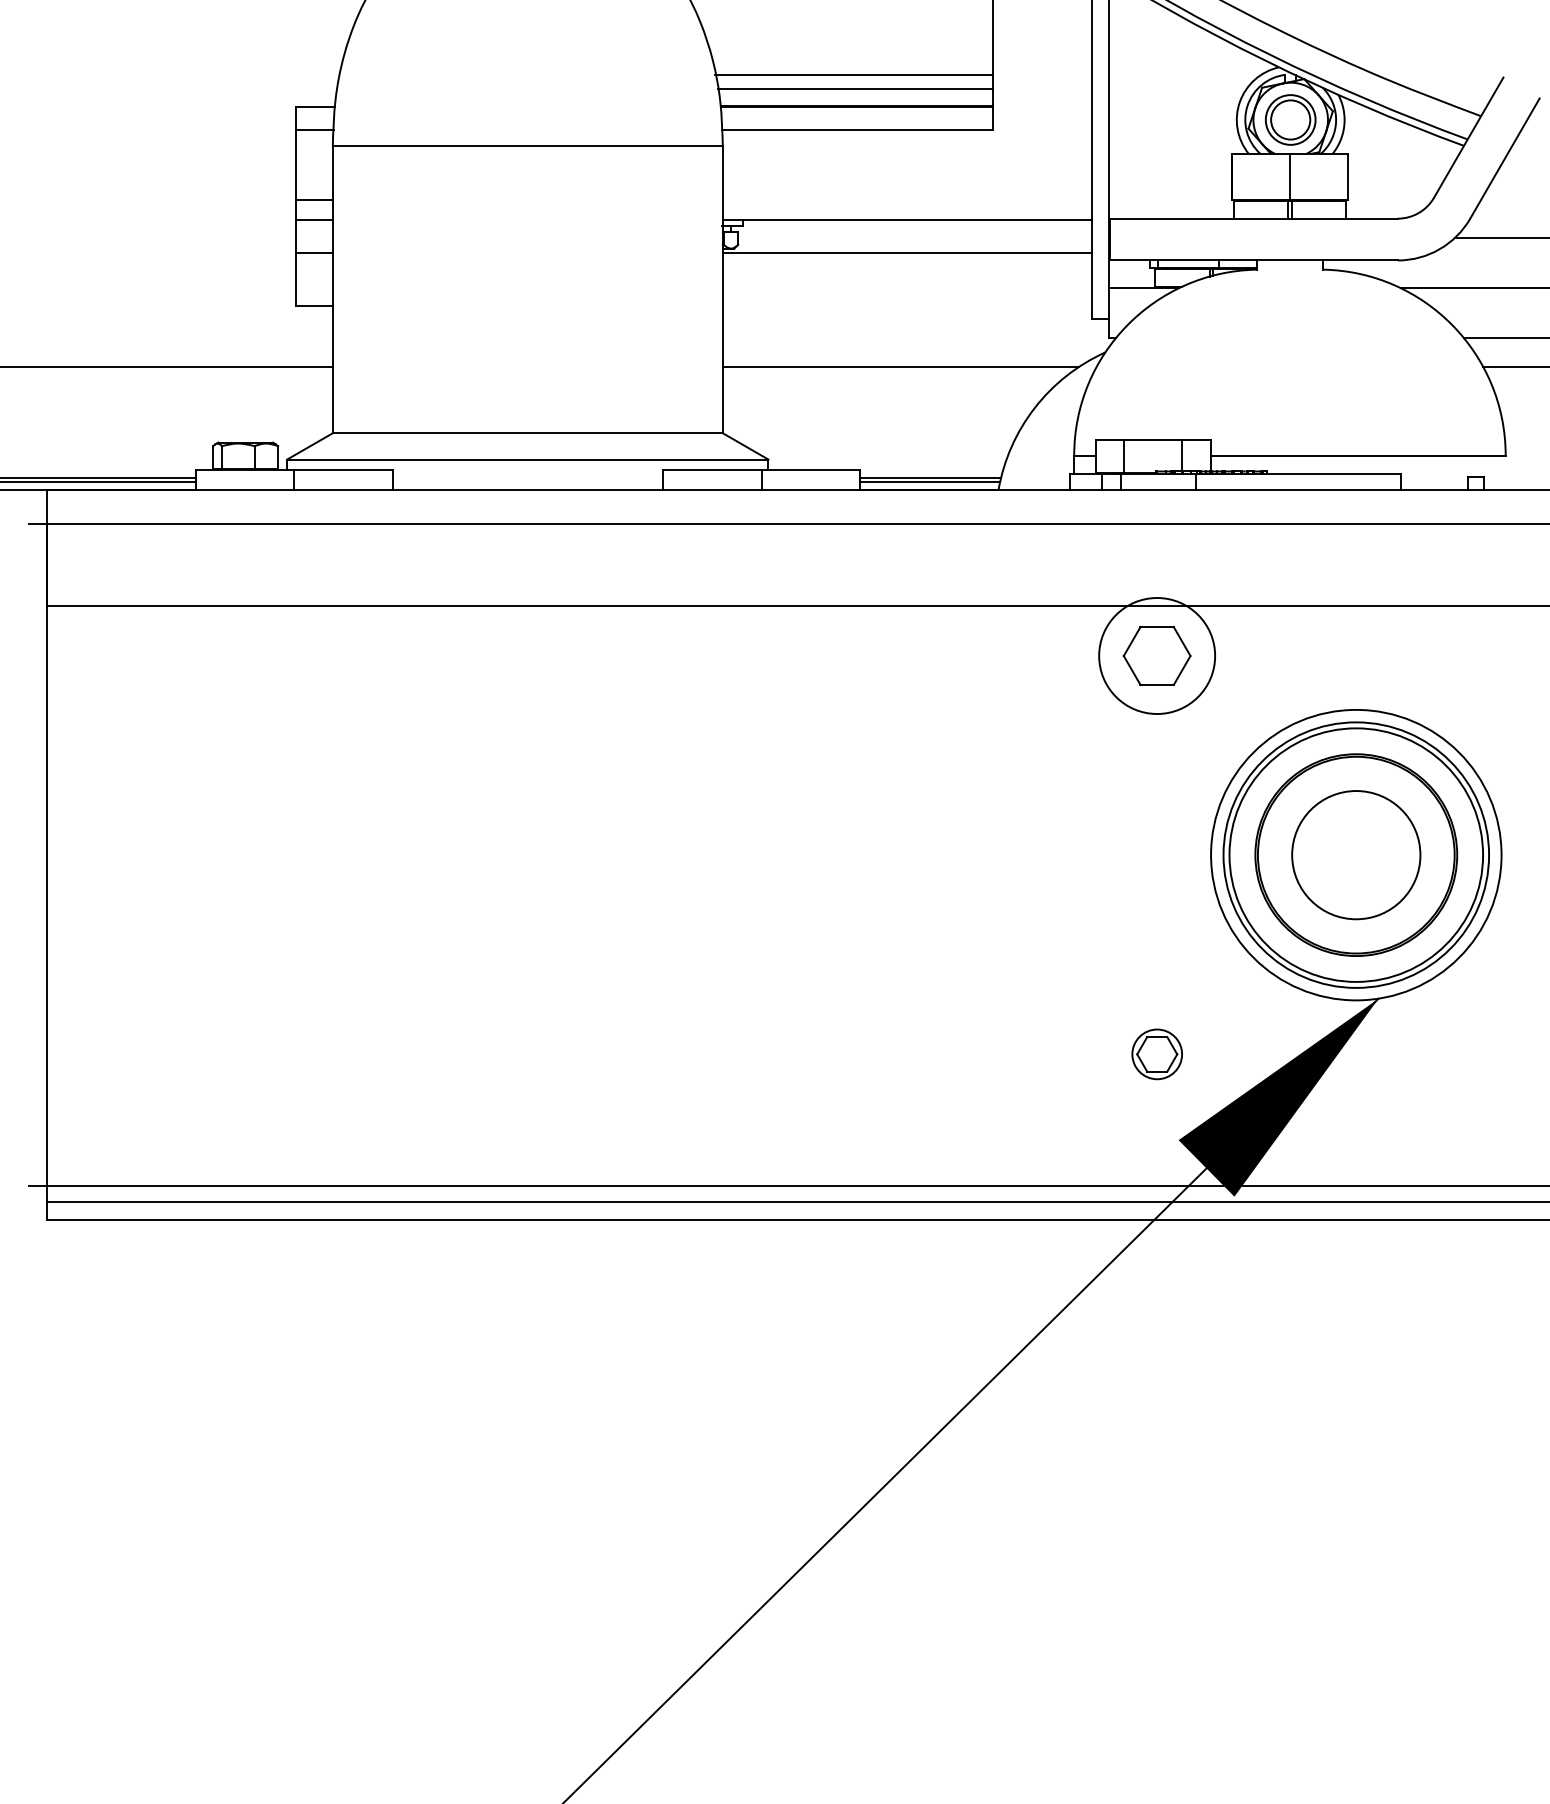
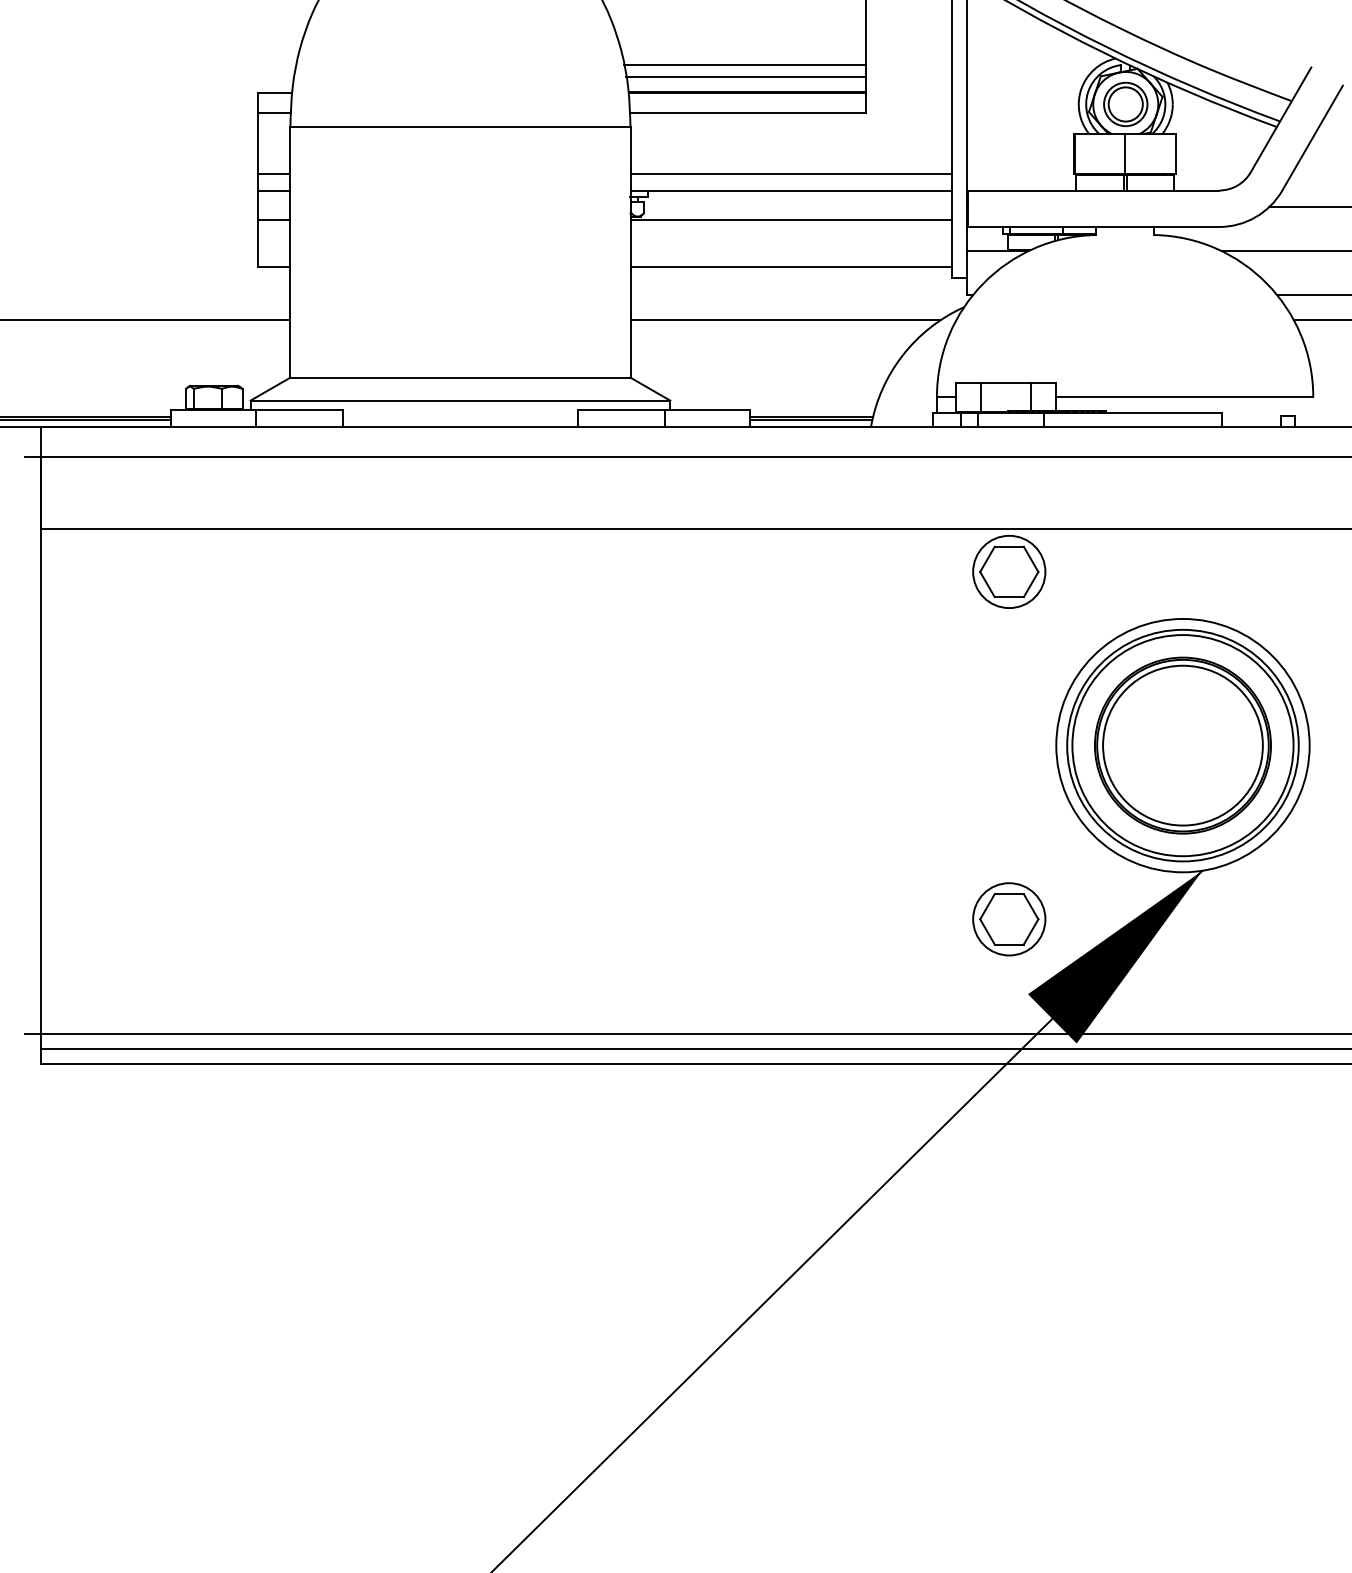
line: (907, 200) -> (791, 174), added
line: (907, 305) -> (791, 266), added
circle: (1157, 655) -> (1009, 571), size x0.71
circle: (1355, 854) -> (1182, 745), size x1.43
part: (1157, 1054) -> (1009, 919), size x1.67

